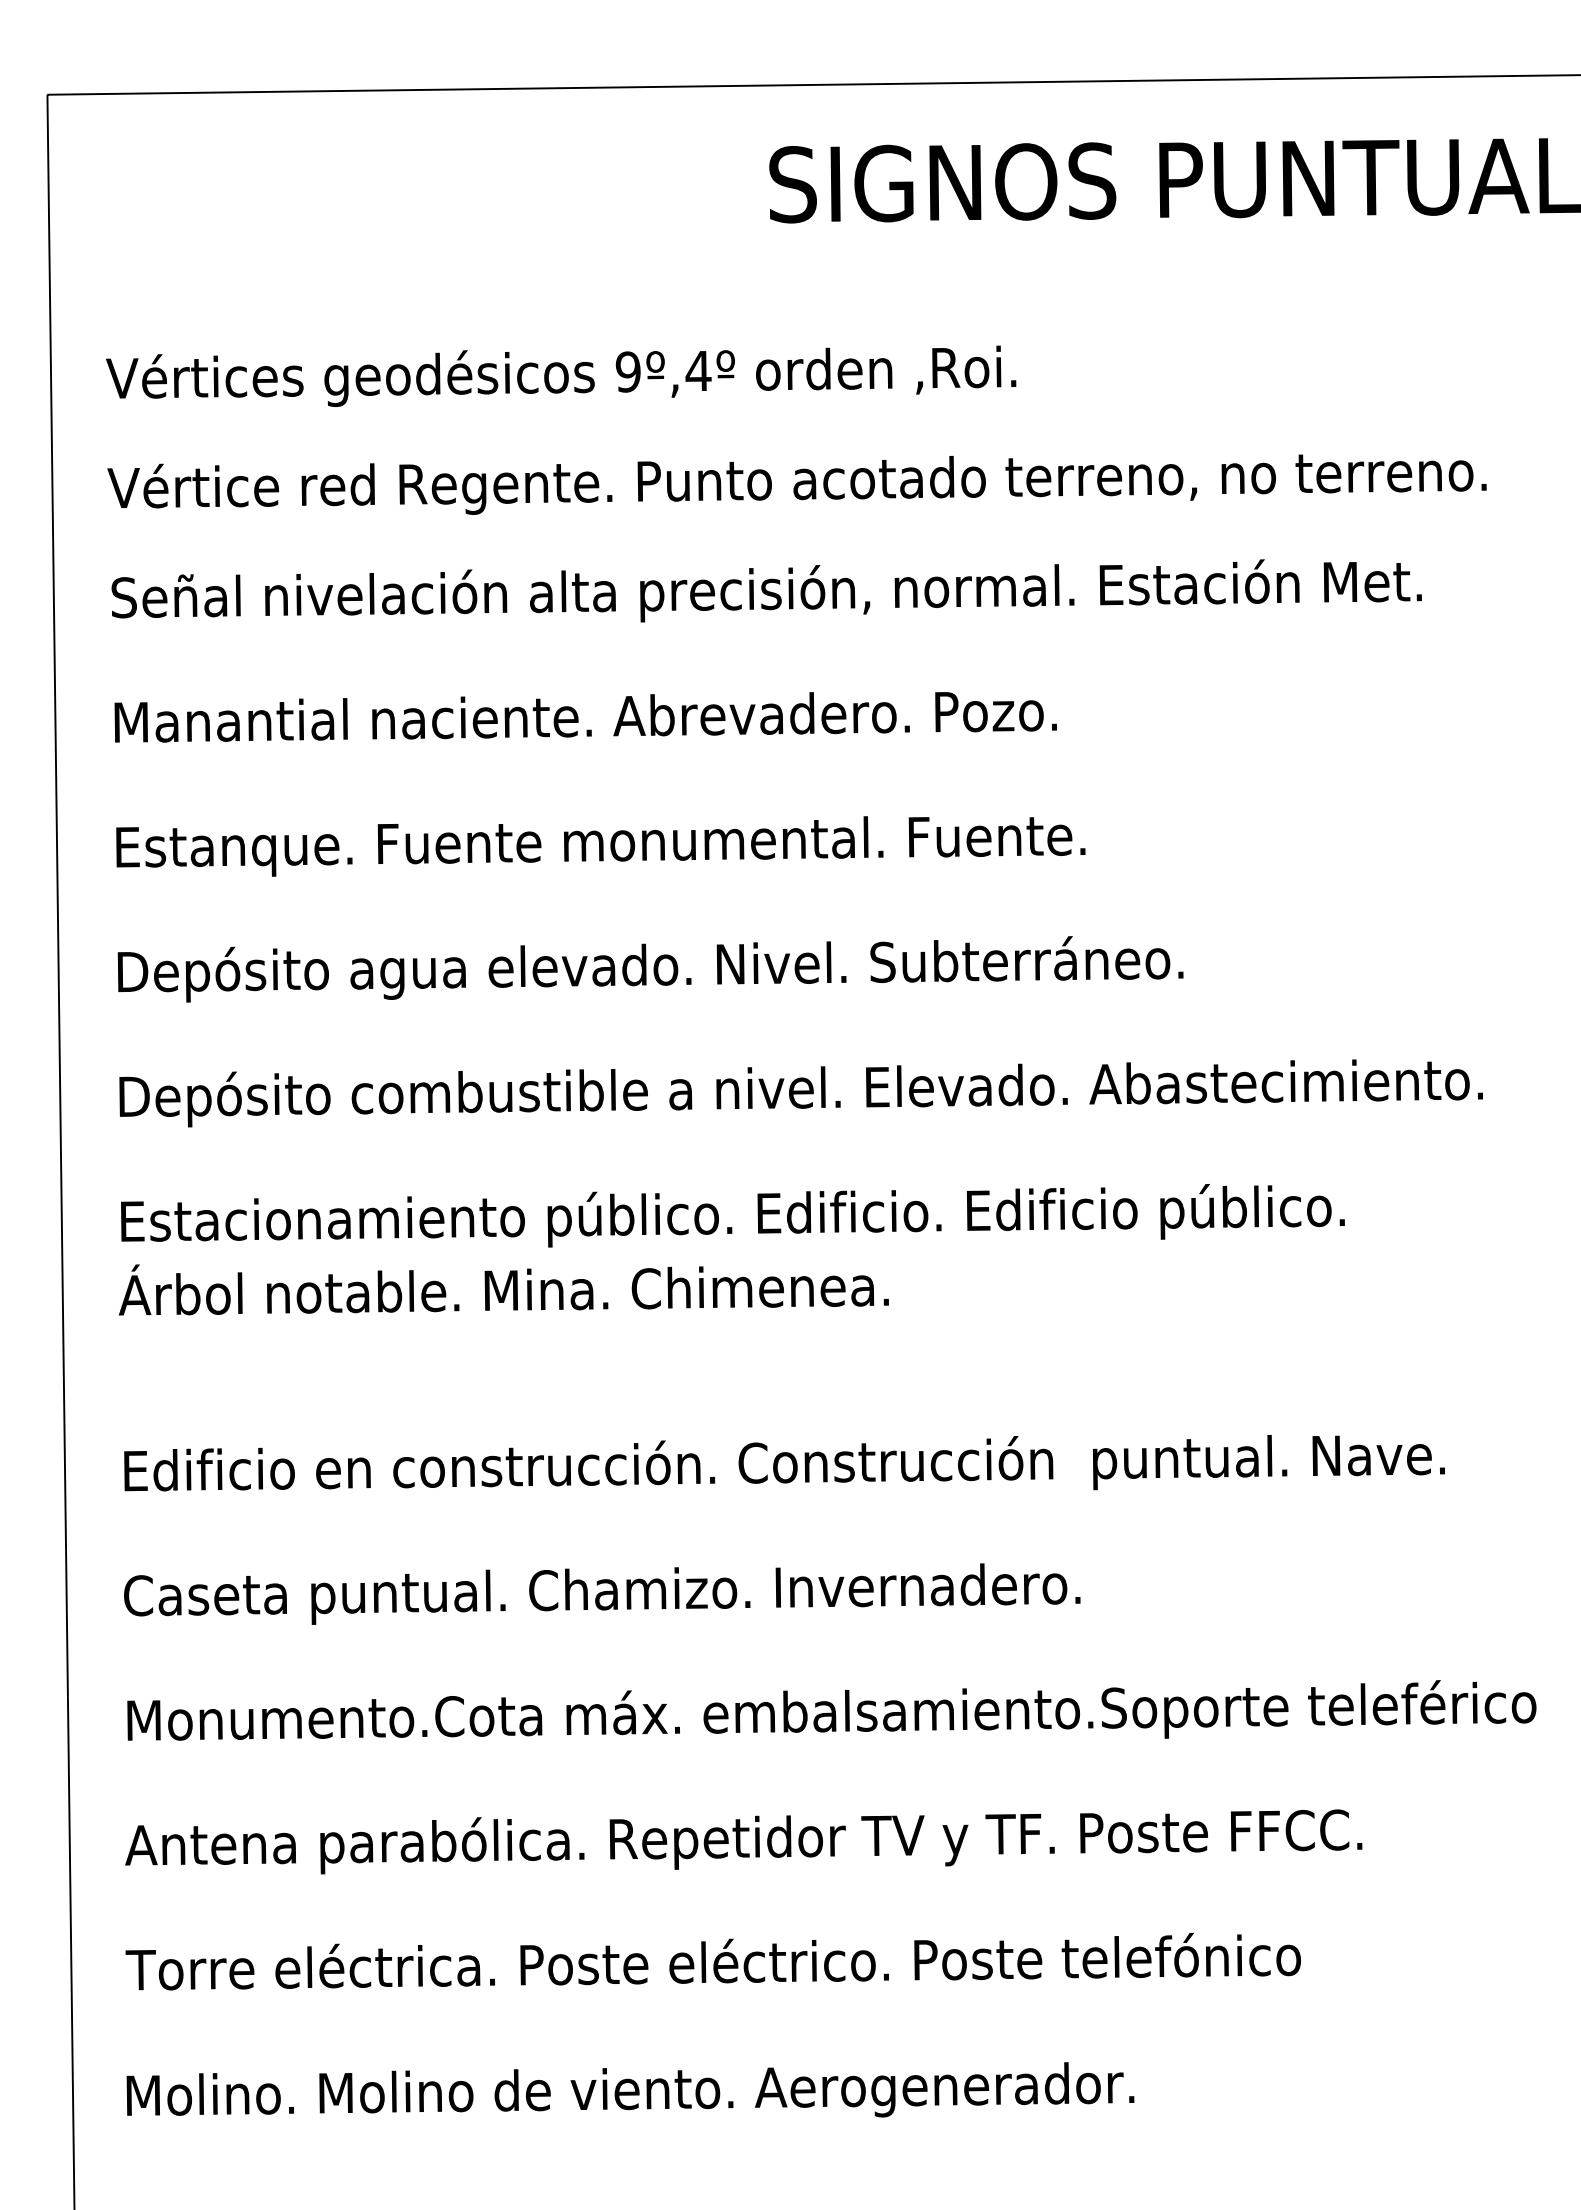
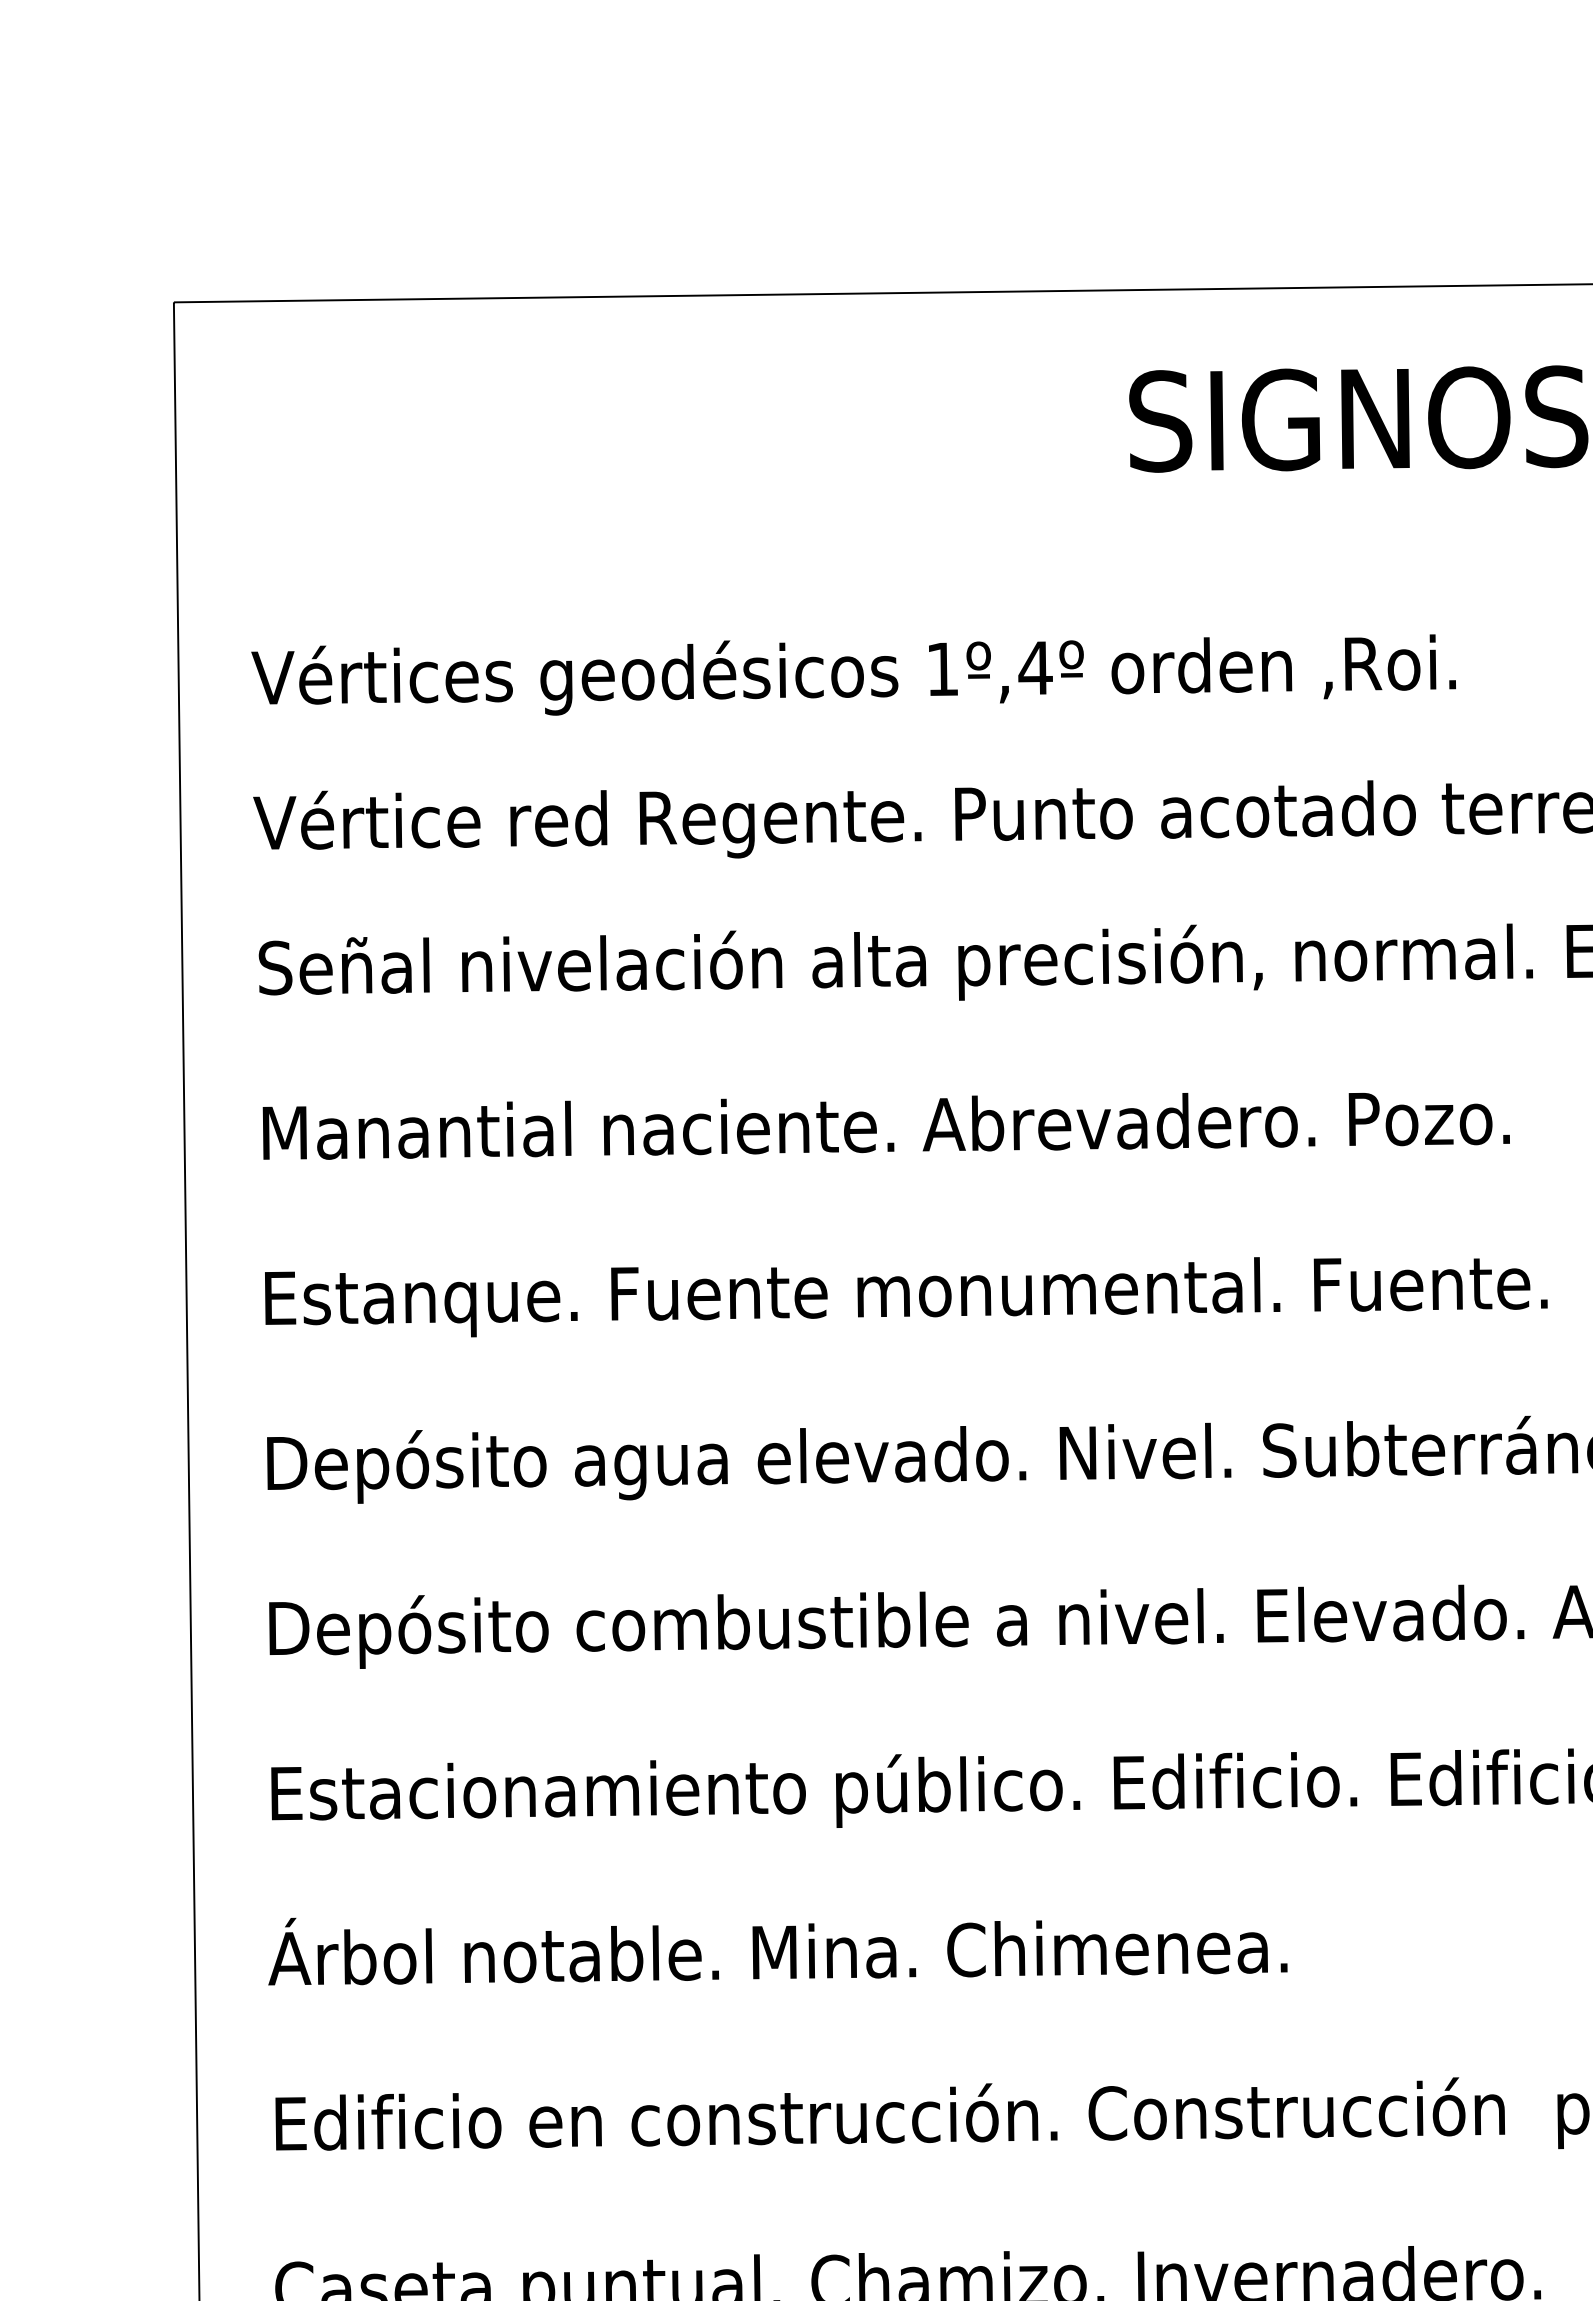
text: (627, 371) -> (941, 668), 9º,4º -> 1º,4º
text: (503, 1289) -> (777, 1950), moved

